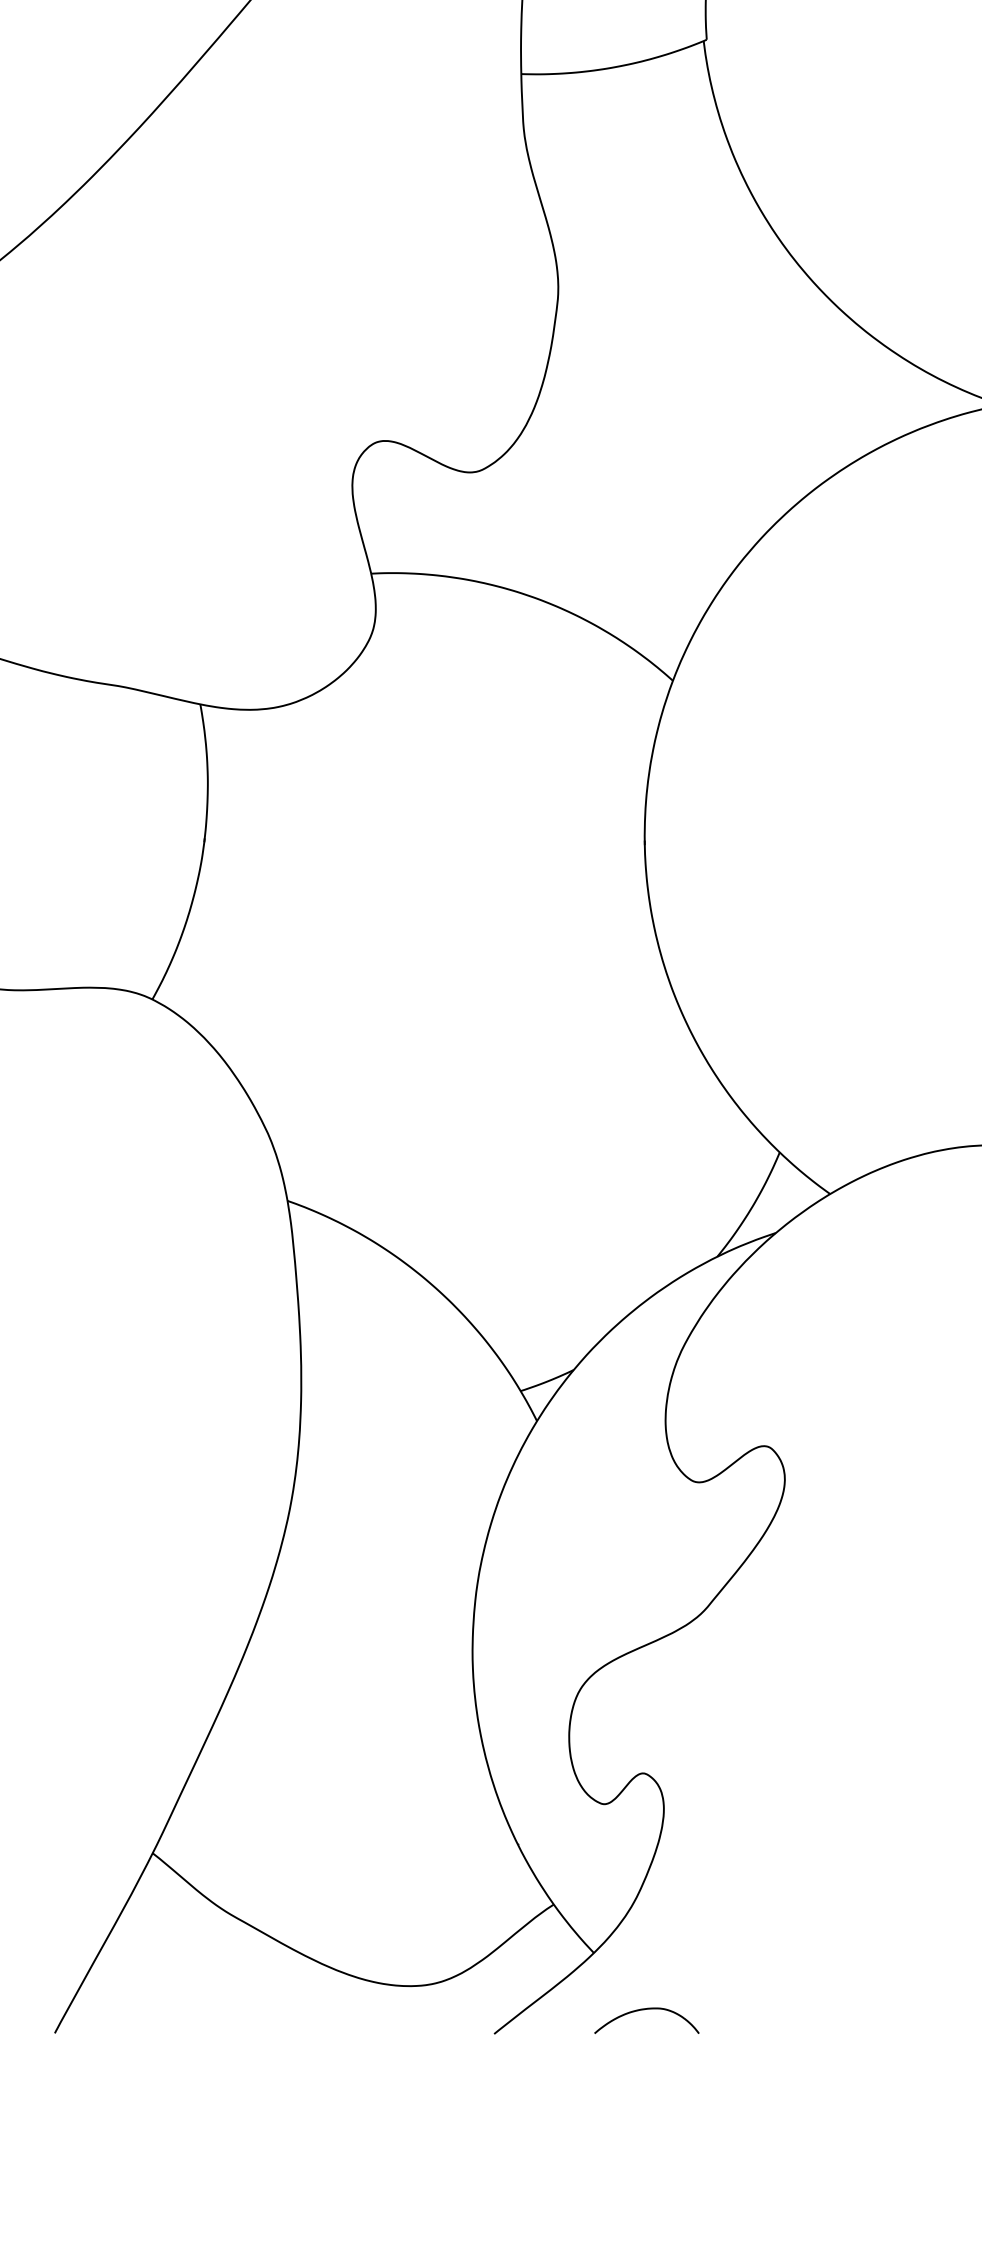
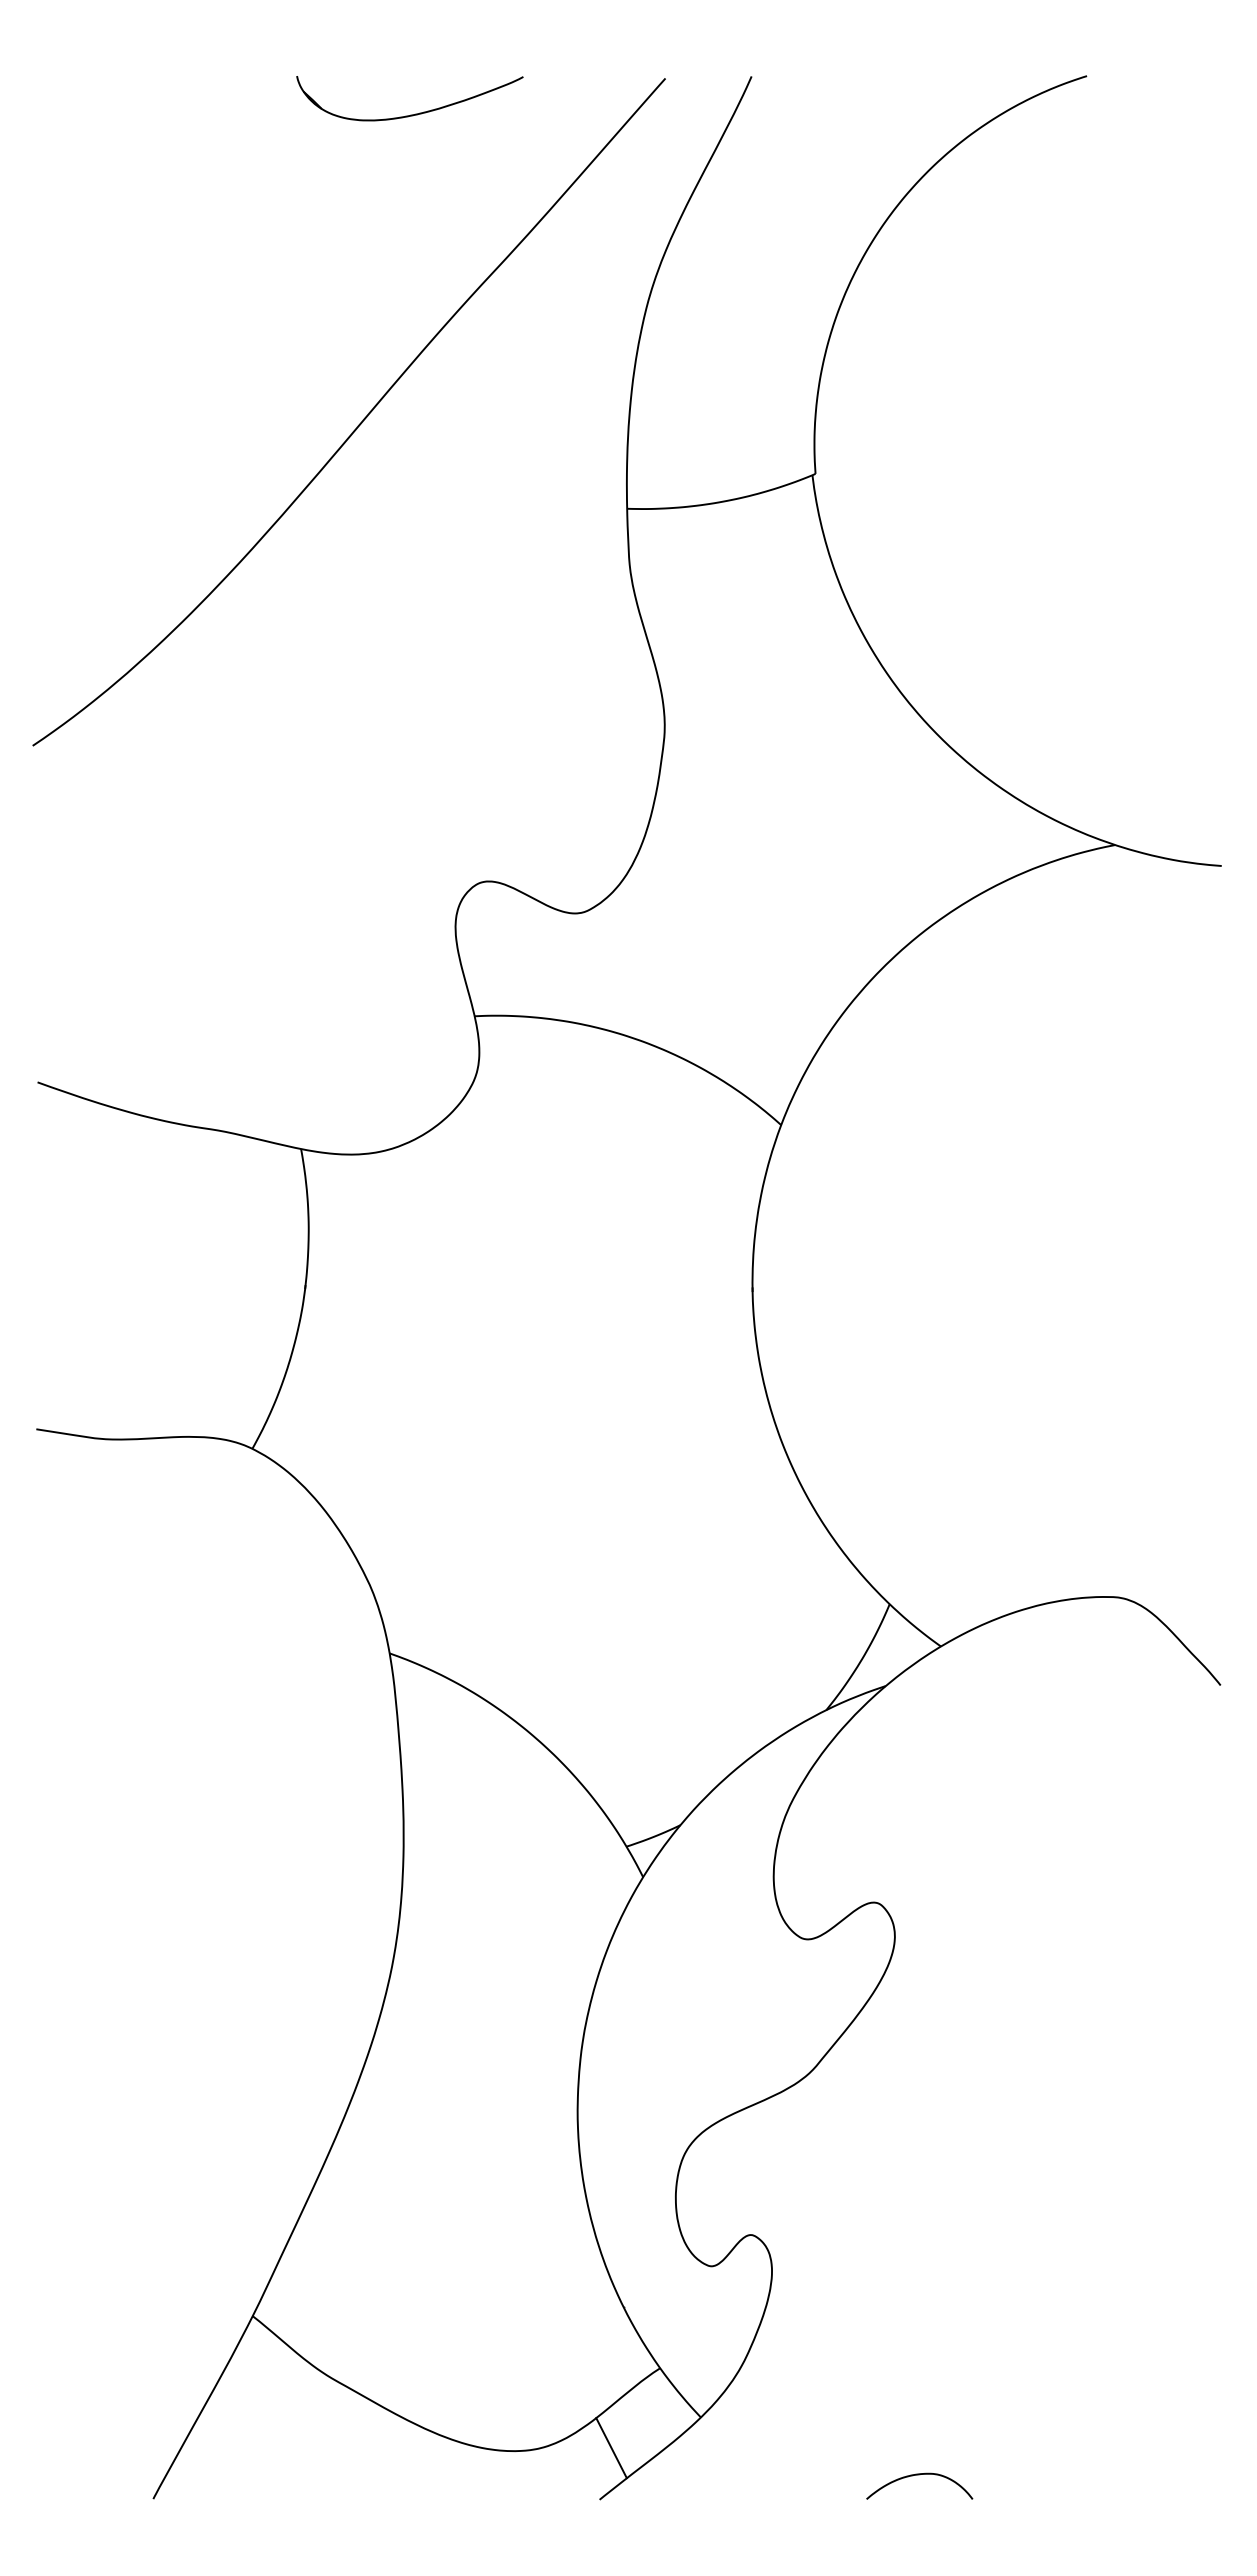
line: (505, 1983) -> (611, 2448), added
curve: (646, 2010) -> (919, 2475), moved

